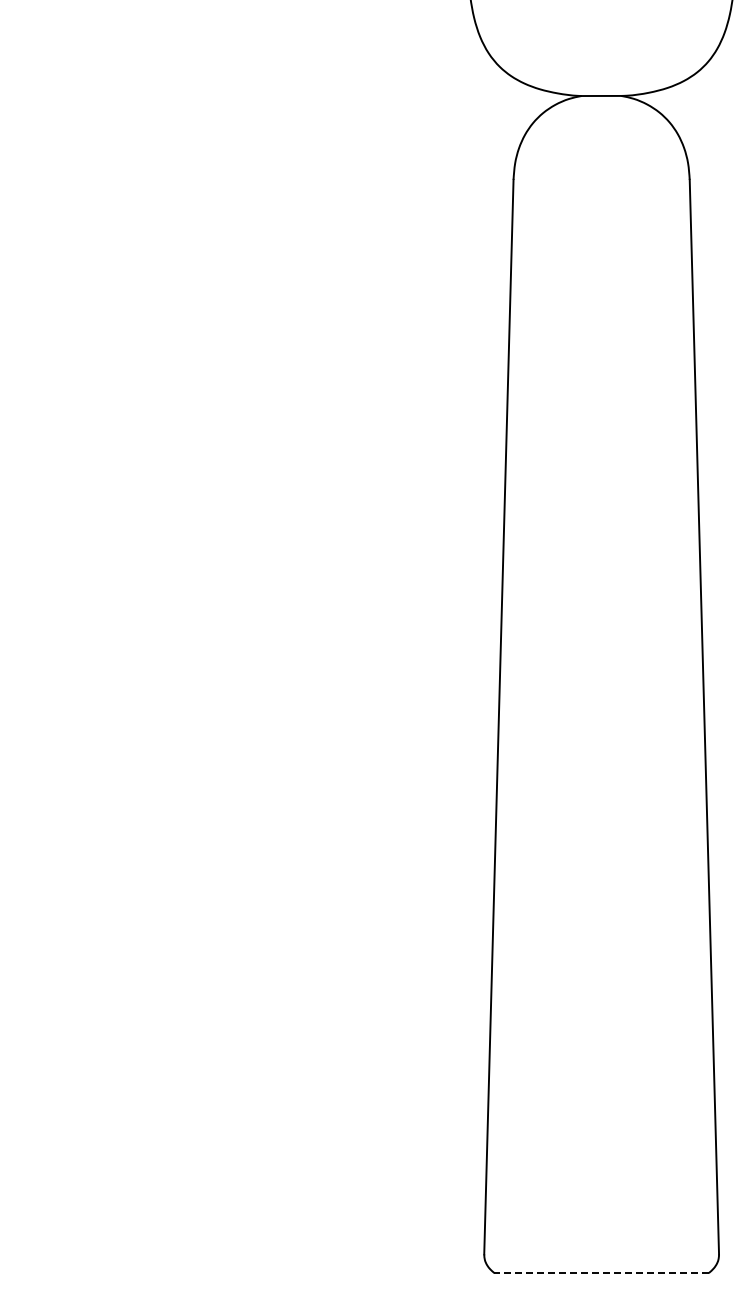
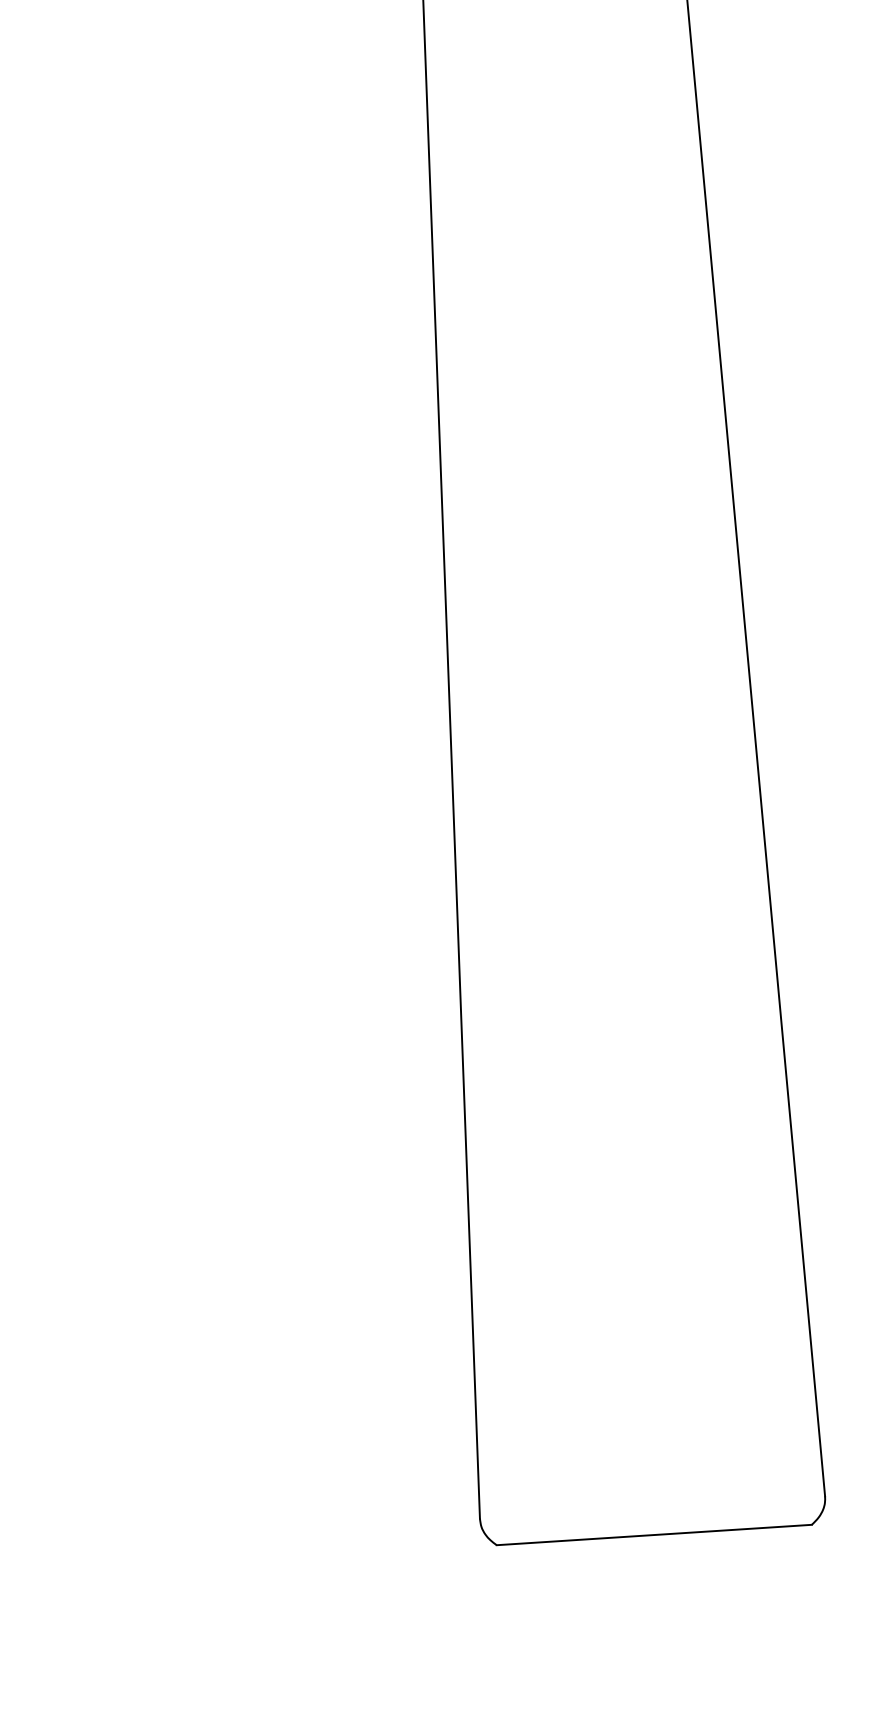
line: (601, 1273) -> (654, 1535), dashed -> solid

